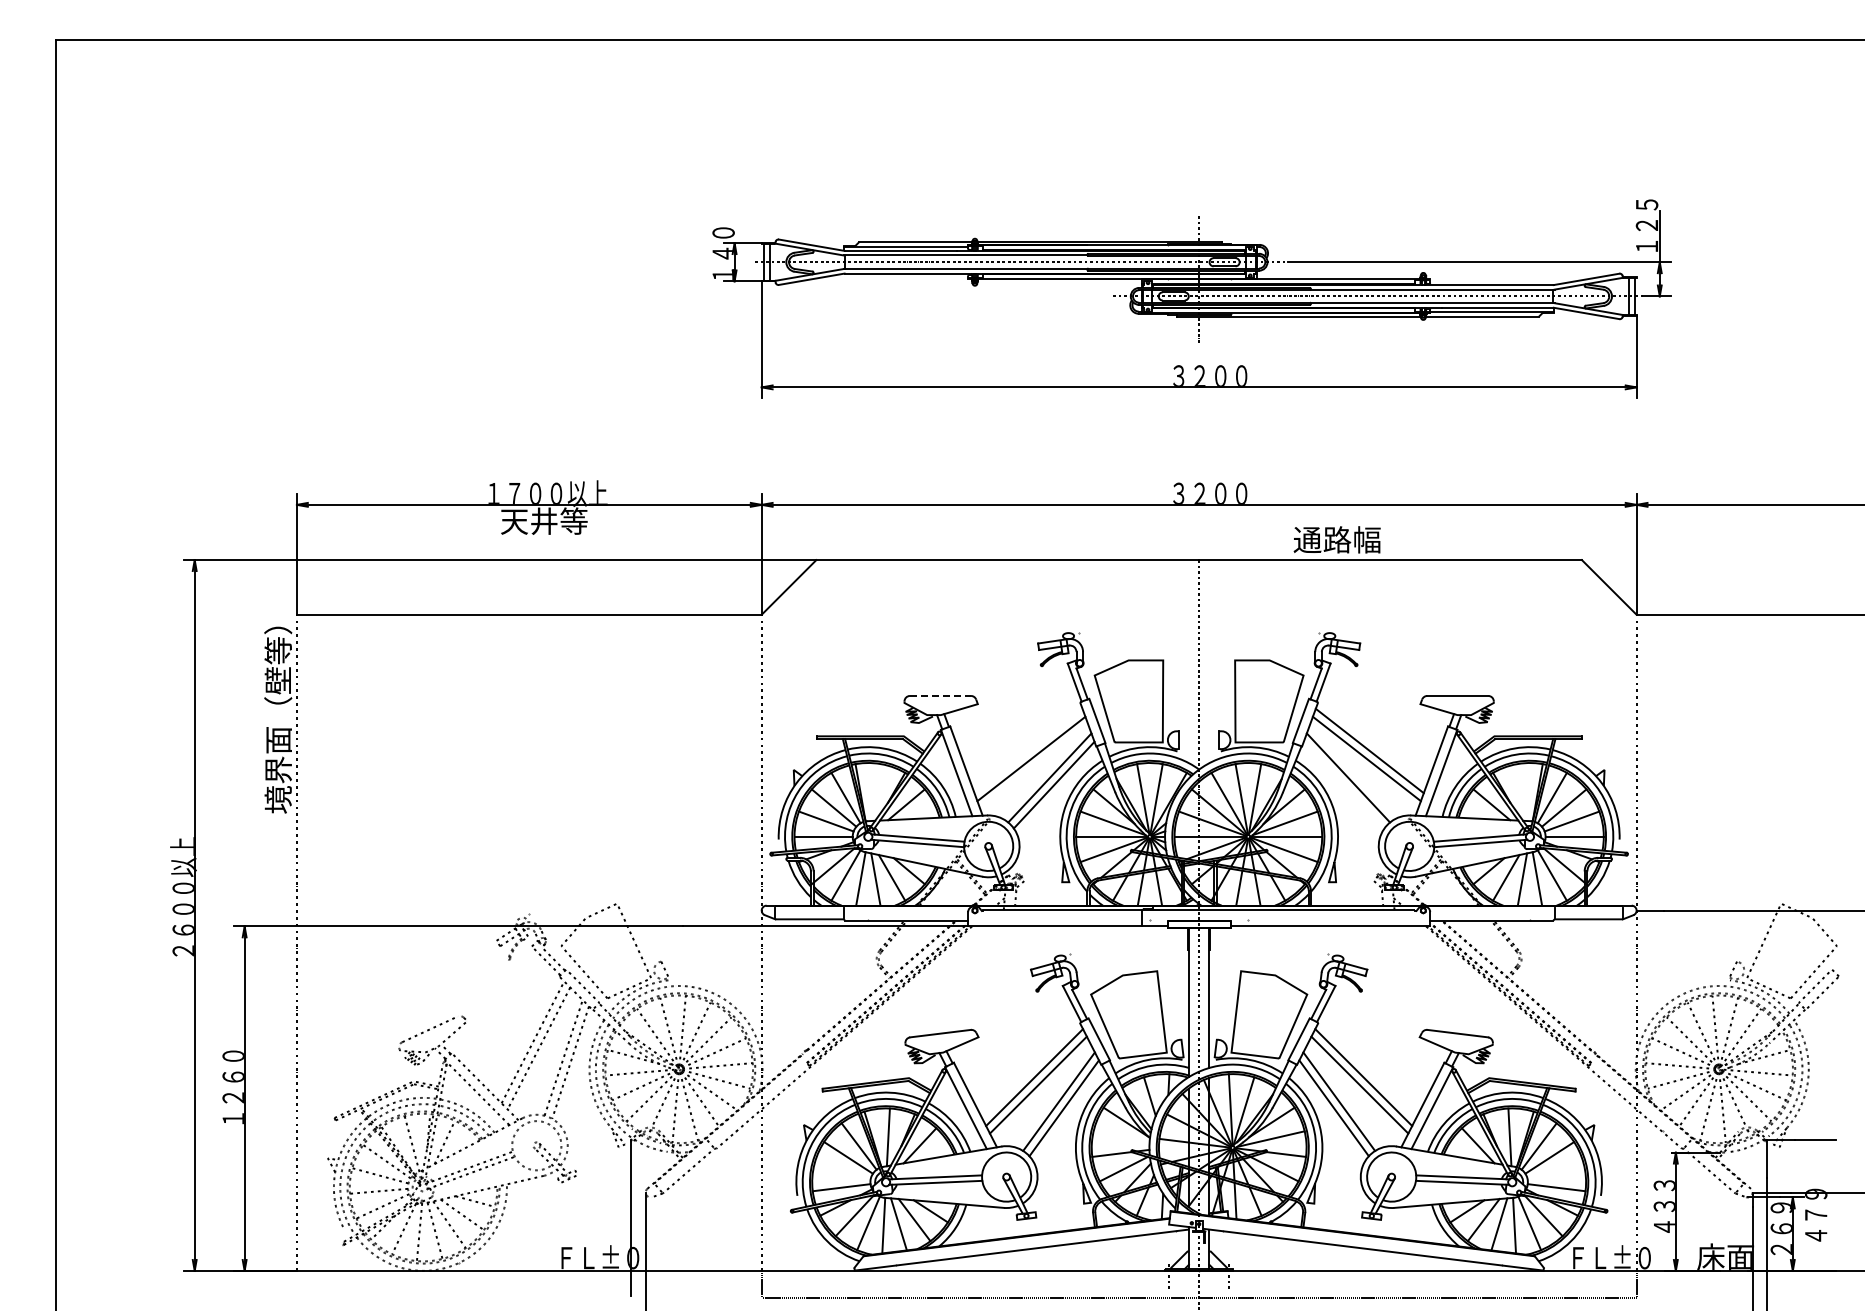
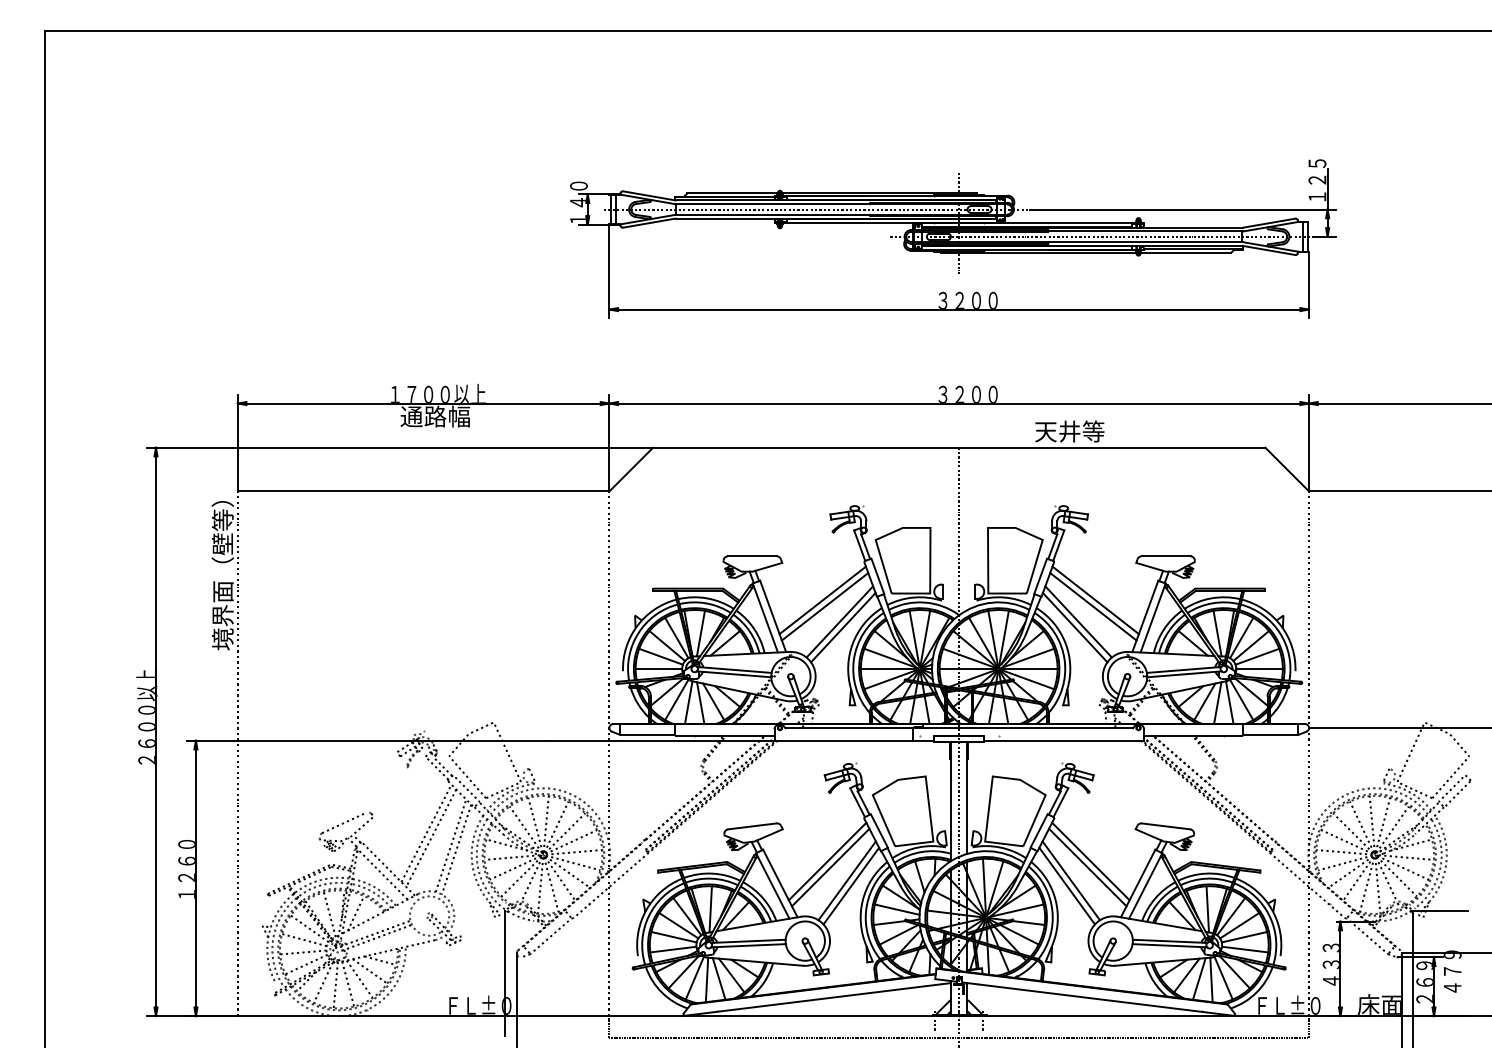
text: (543, 520) -> (434, 416), 天井等 -> 通路幅
text: (1336, 539) -> (1069, 431), 通路幅 -> 天井等
line: (940, 695) -> (752, 555), dashed -> solid
line: (1028, 750) -> (822, 599), added
line: (1343, 784) -> (1074, 627), added
line: (876, 792) -> (701, 633), added
line: (1522, 792) -> (1217, 633), added
line: (1121, 1137) -> (897, 909), added
line: (842, 1171) -> (674, 936), added
line: (1555, 1171) -> (1244, 936), added

